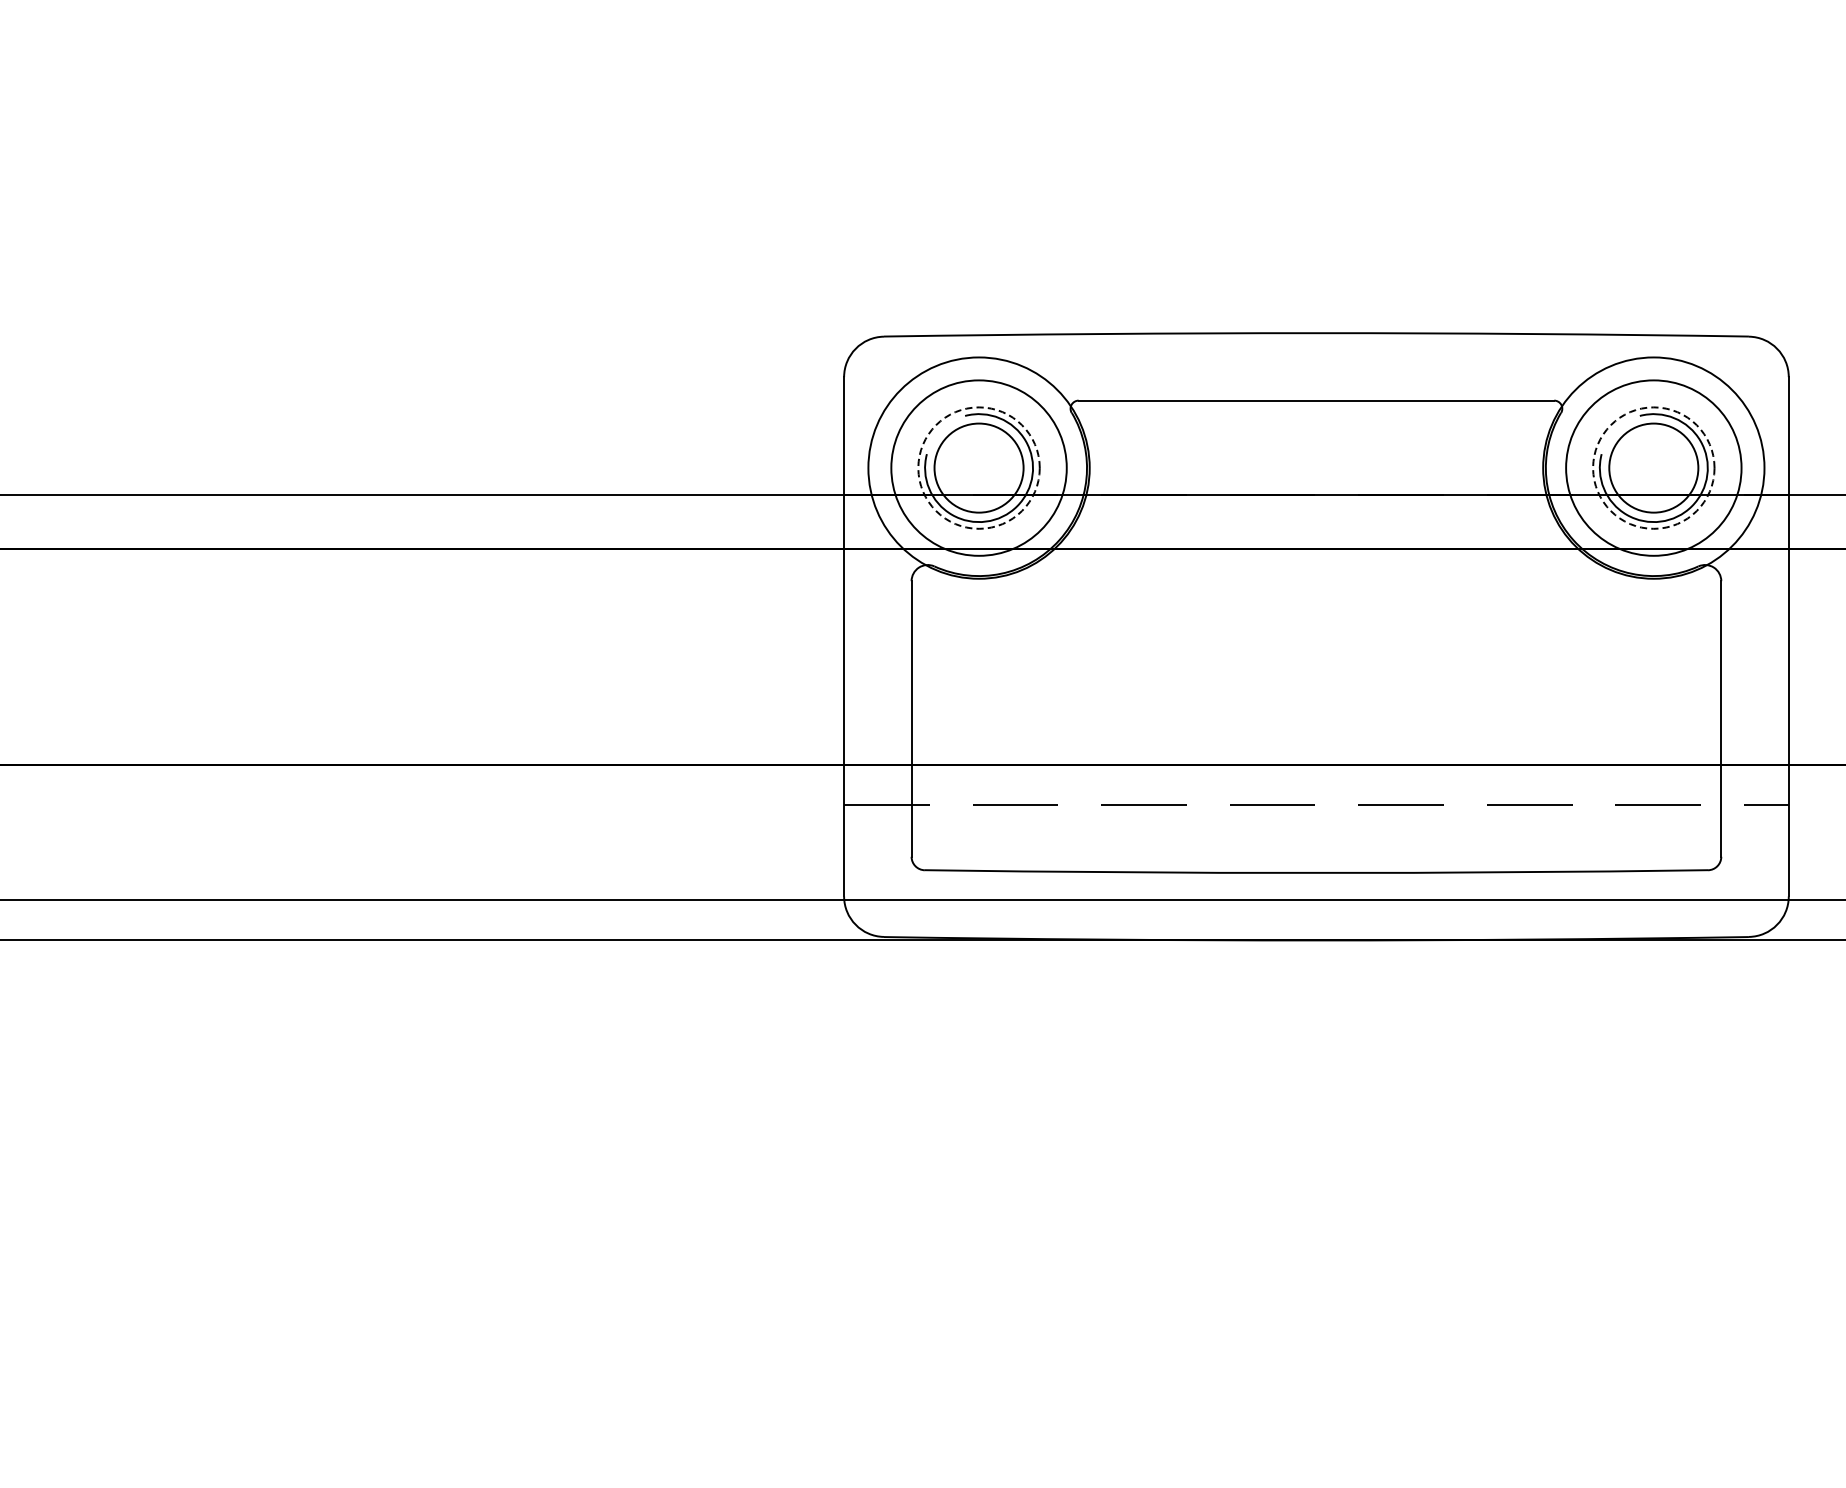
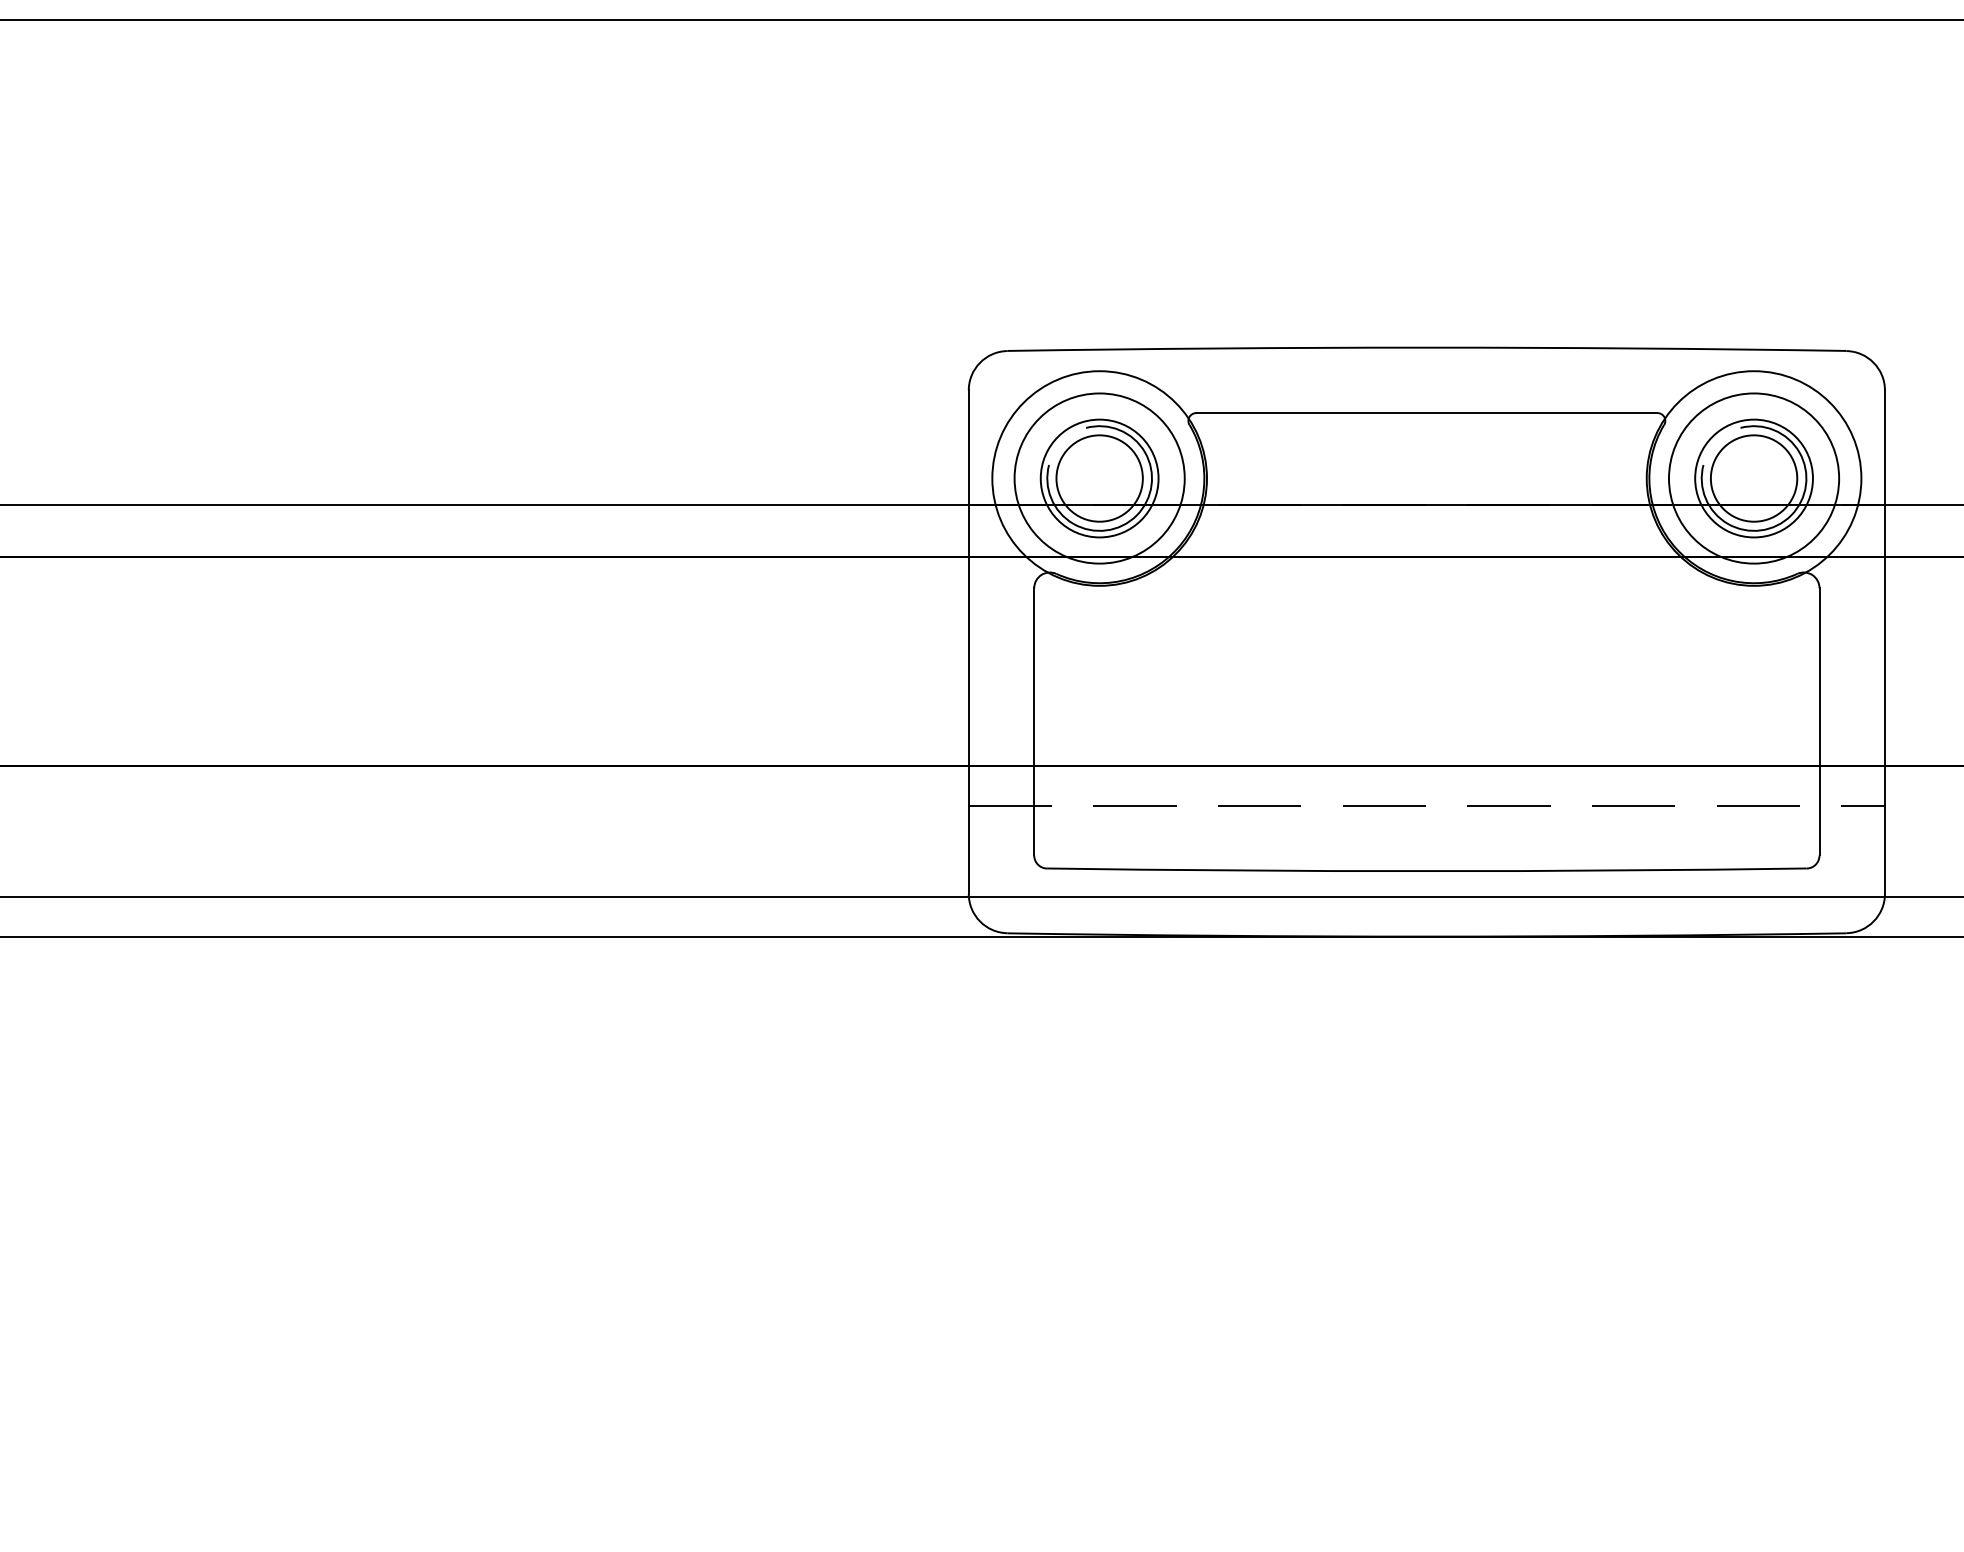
circle: (978, 468) -> (1099, 478), dashed -> solid
circle: (1653, 468) -> (1753, 478), dashed -> solid

